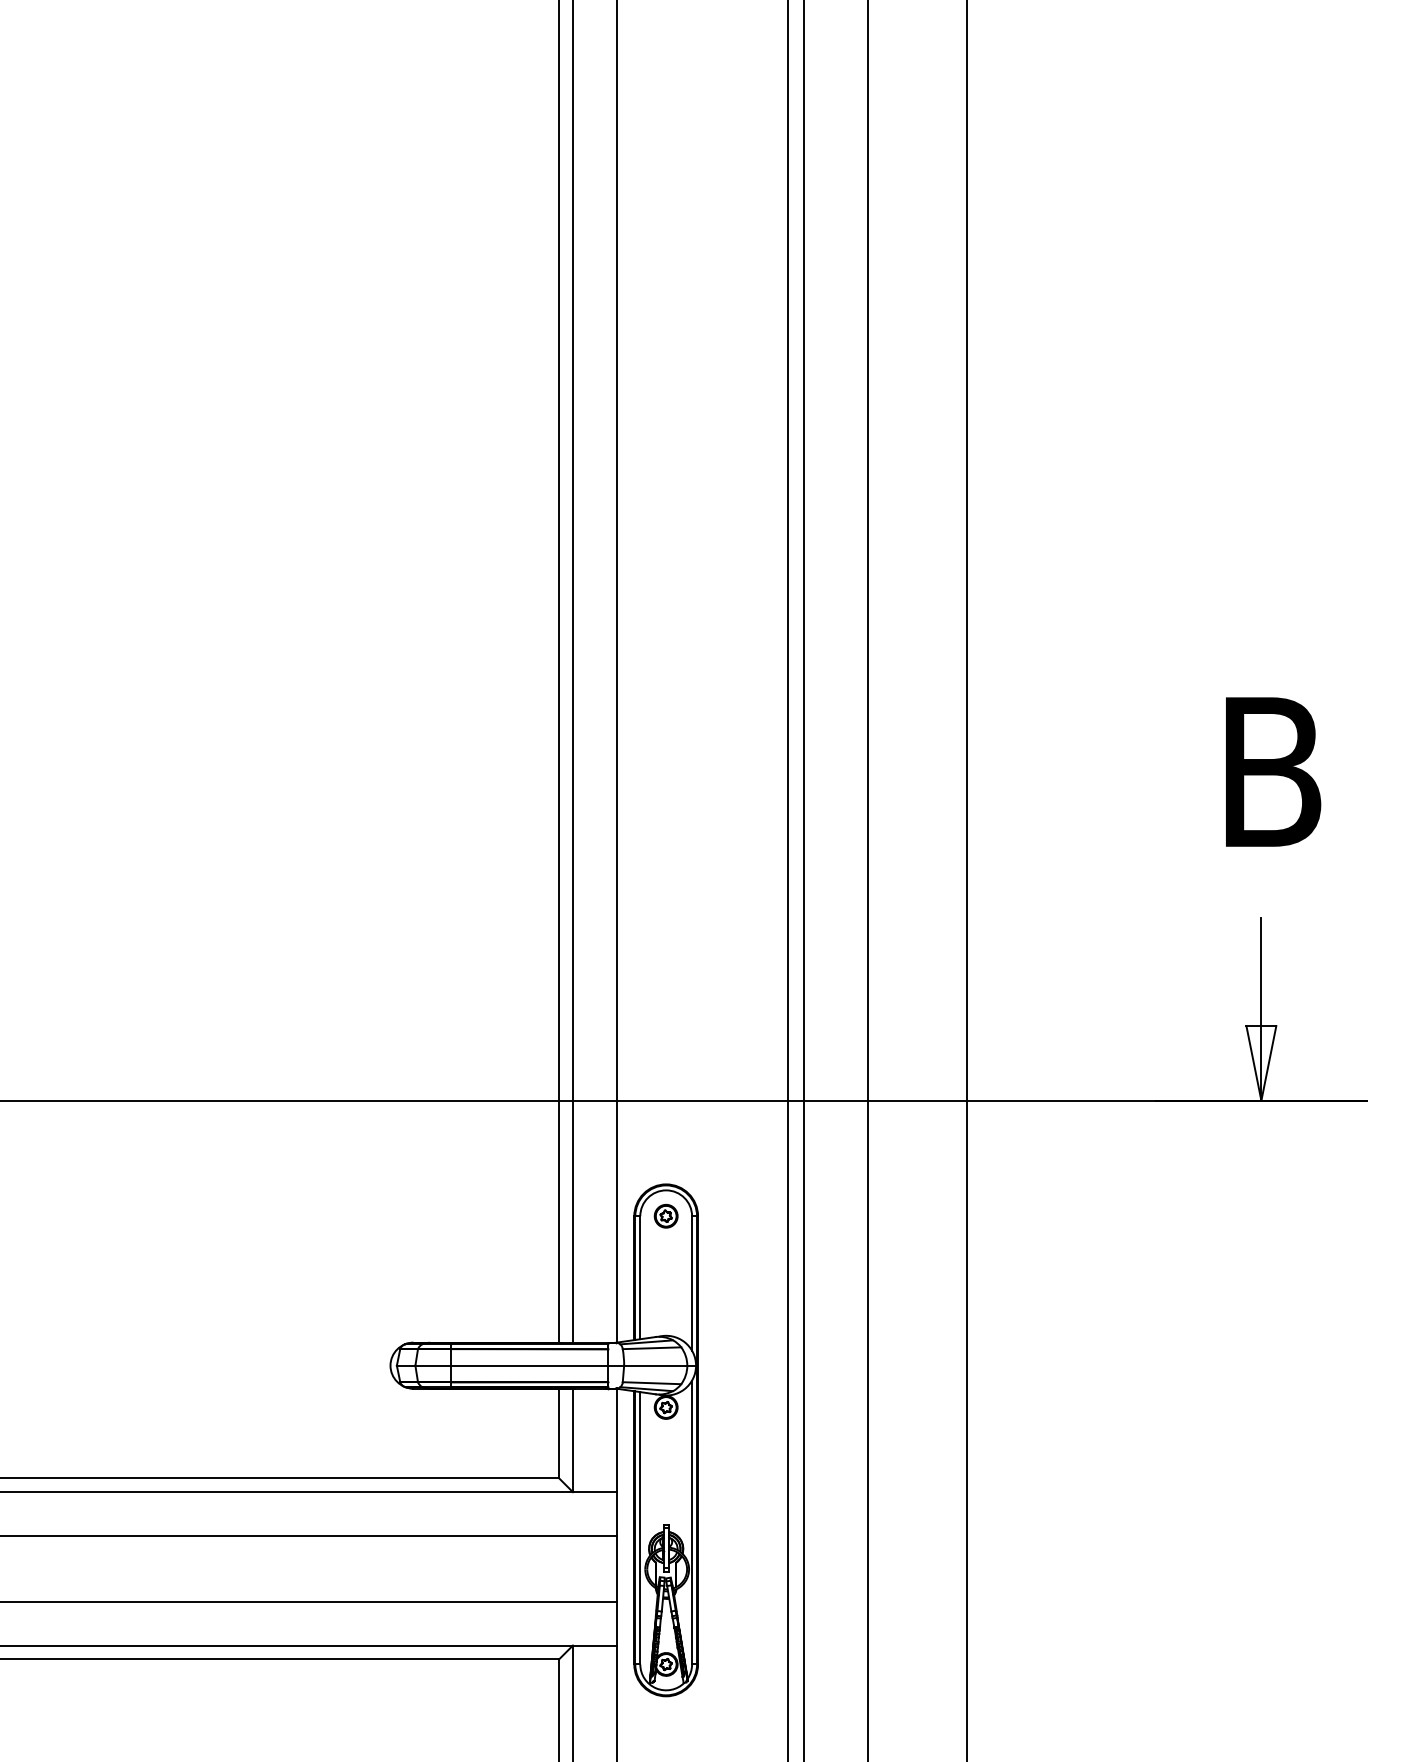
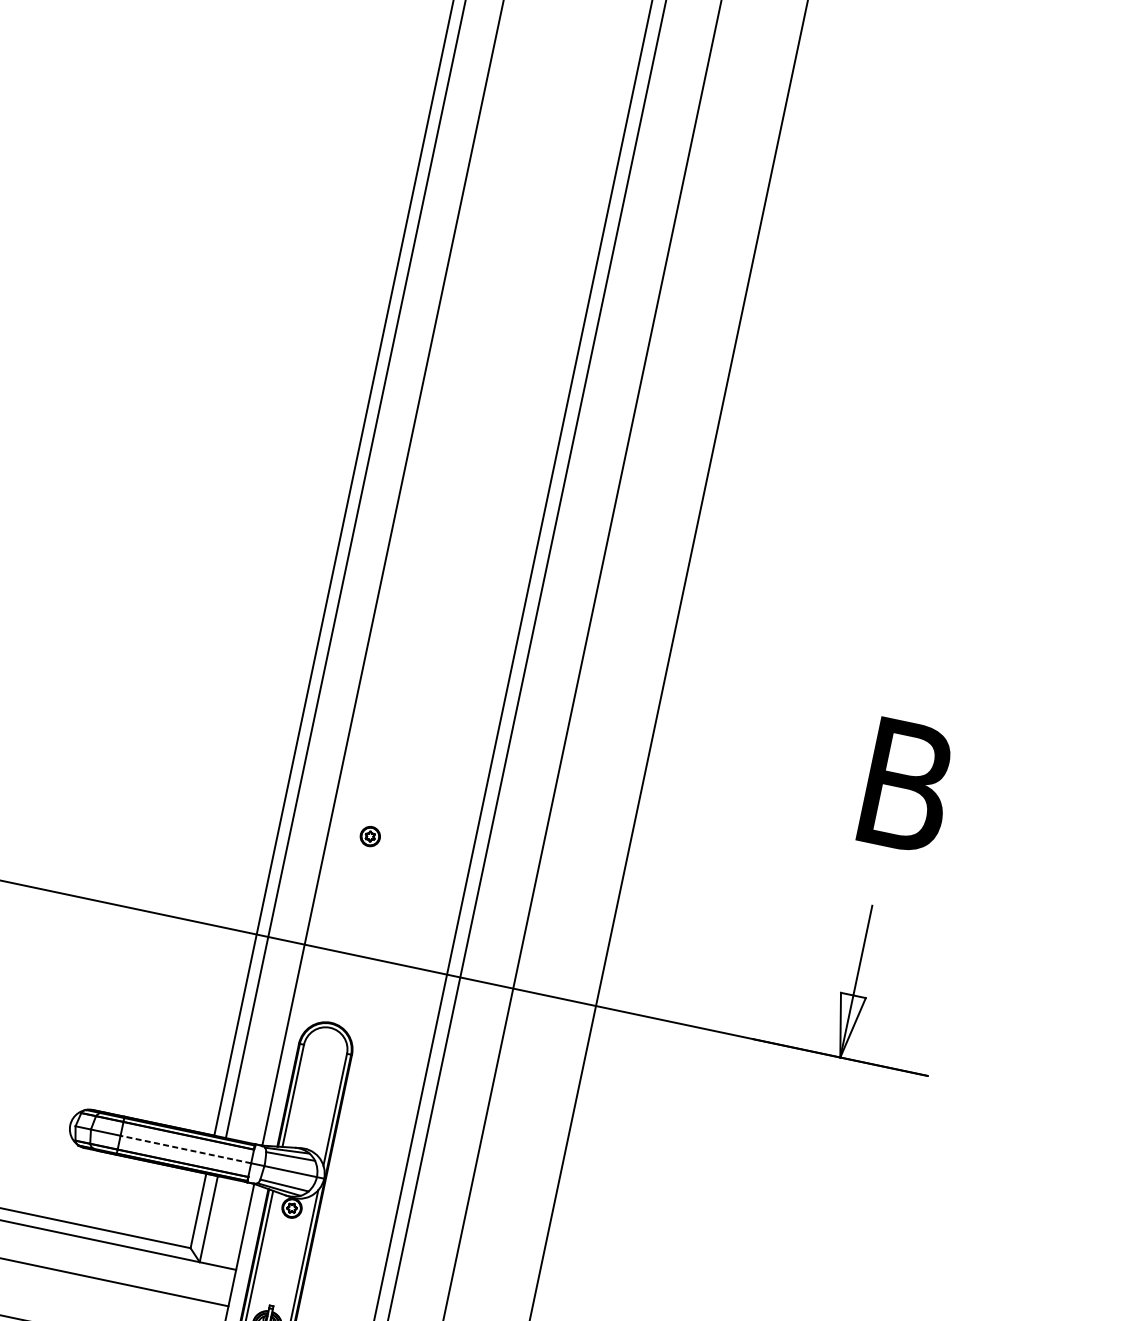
part: (665, 1215) -> (369, 835), moved
line: (529, 1365) -> (185, 1149), solid -> dashed

